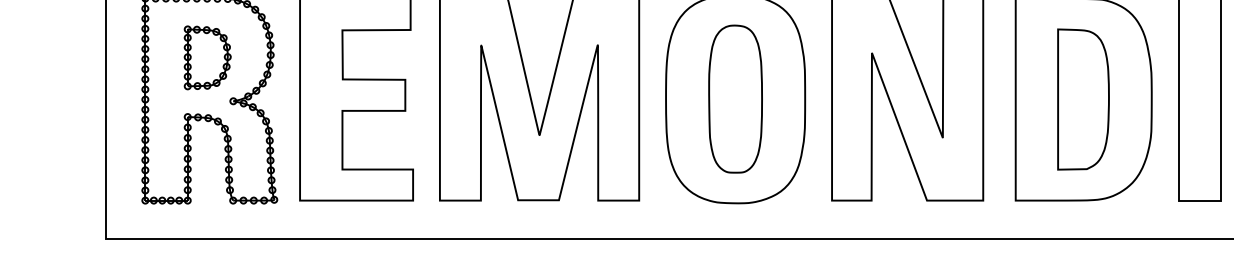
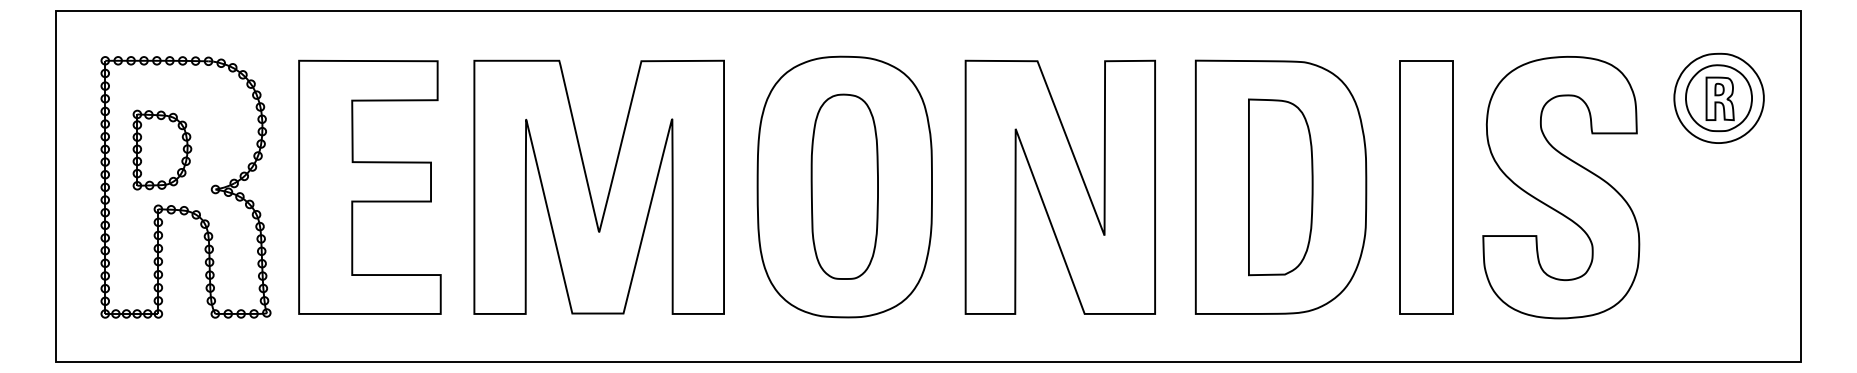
part: (207, 57) -> (162, 149), moved

